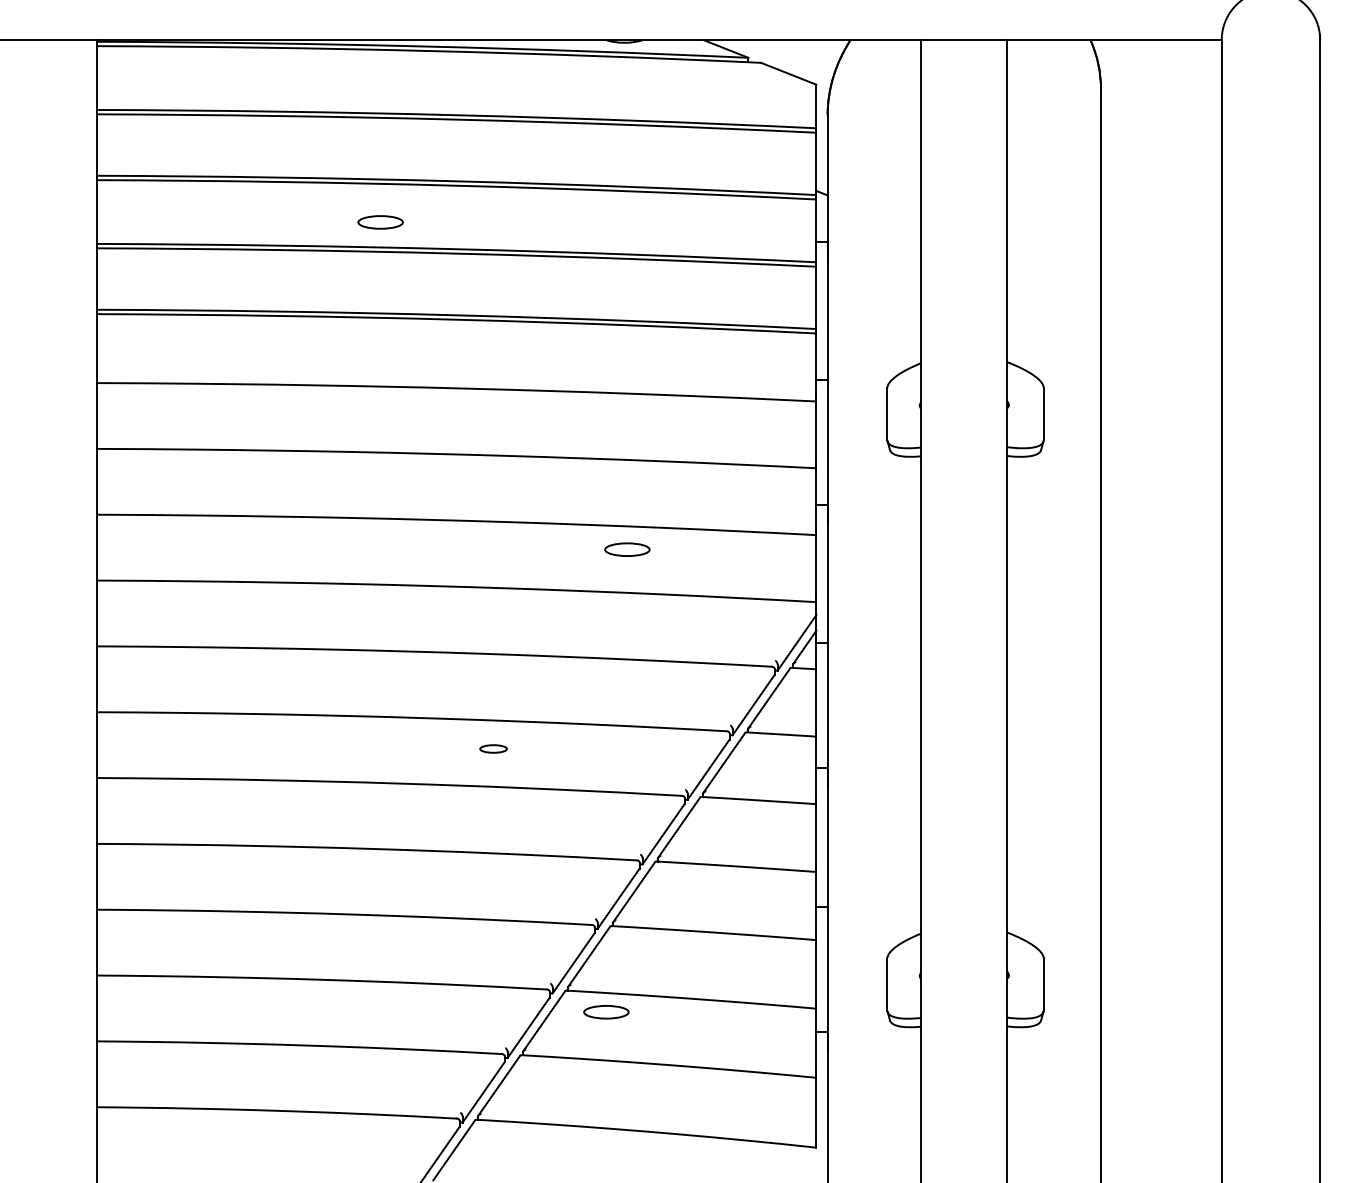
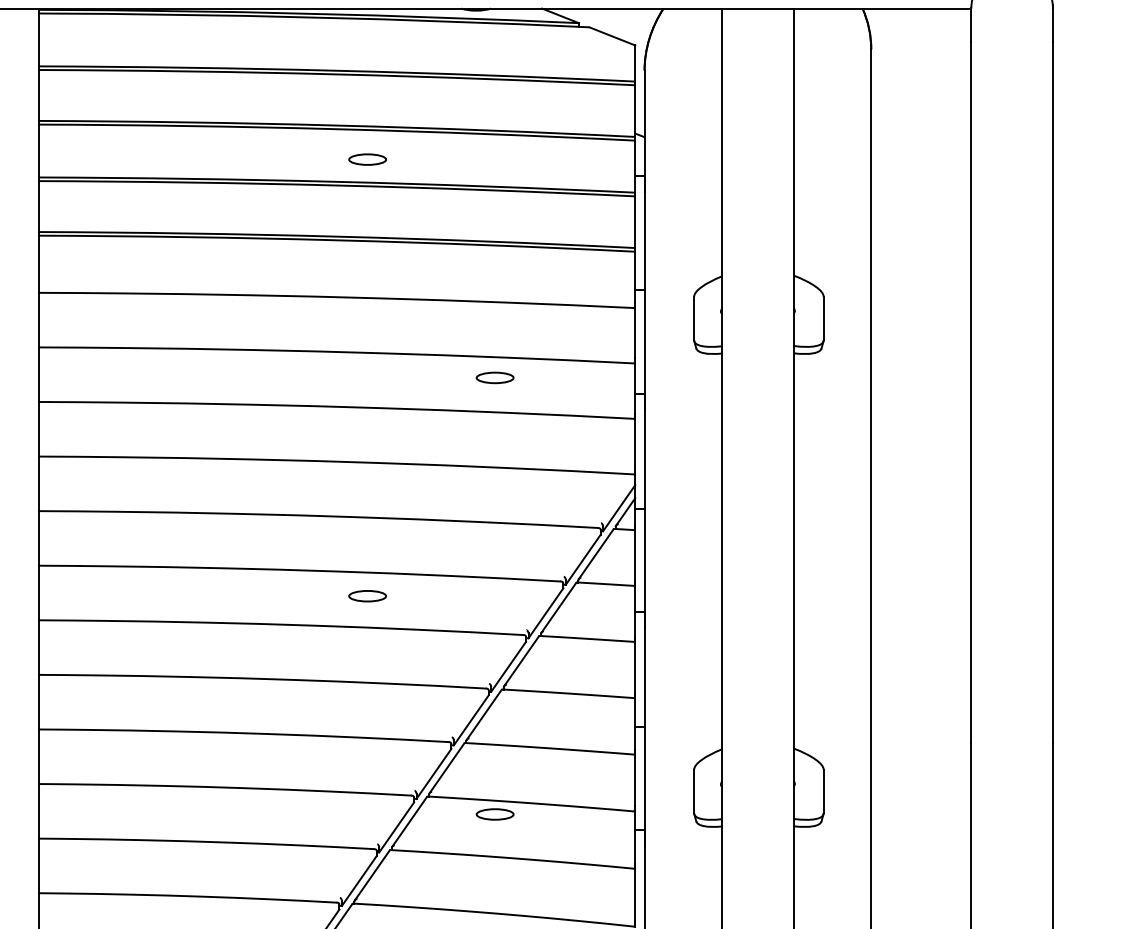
part: (380, 222) -> (367, 159), moved
part: (627, 549) -> (495, 377), moved
part: (493, 748) -> (367, 595), size x1.67
part: (606, 1012) -> (495, 814), moved

